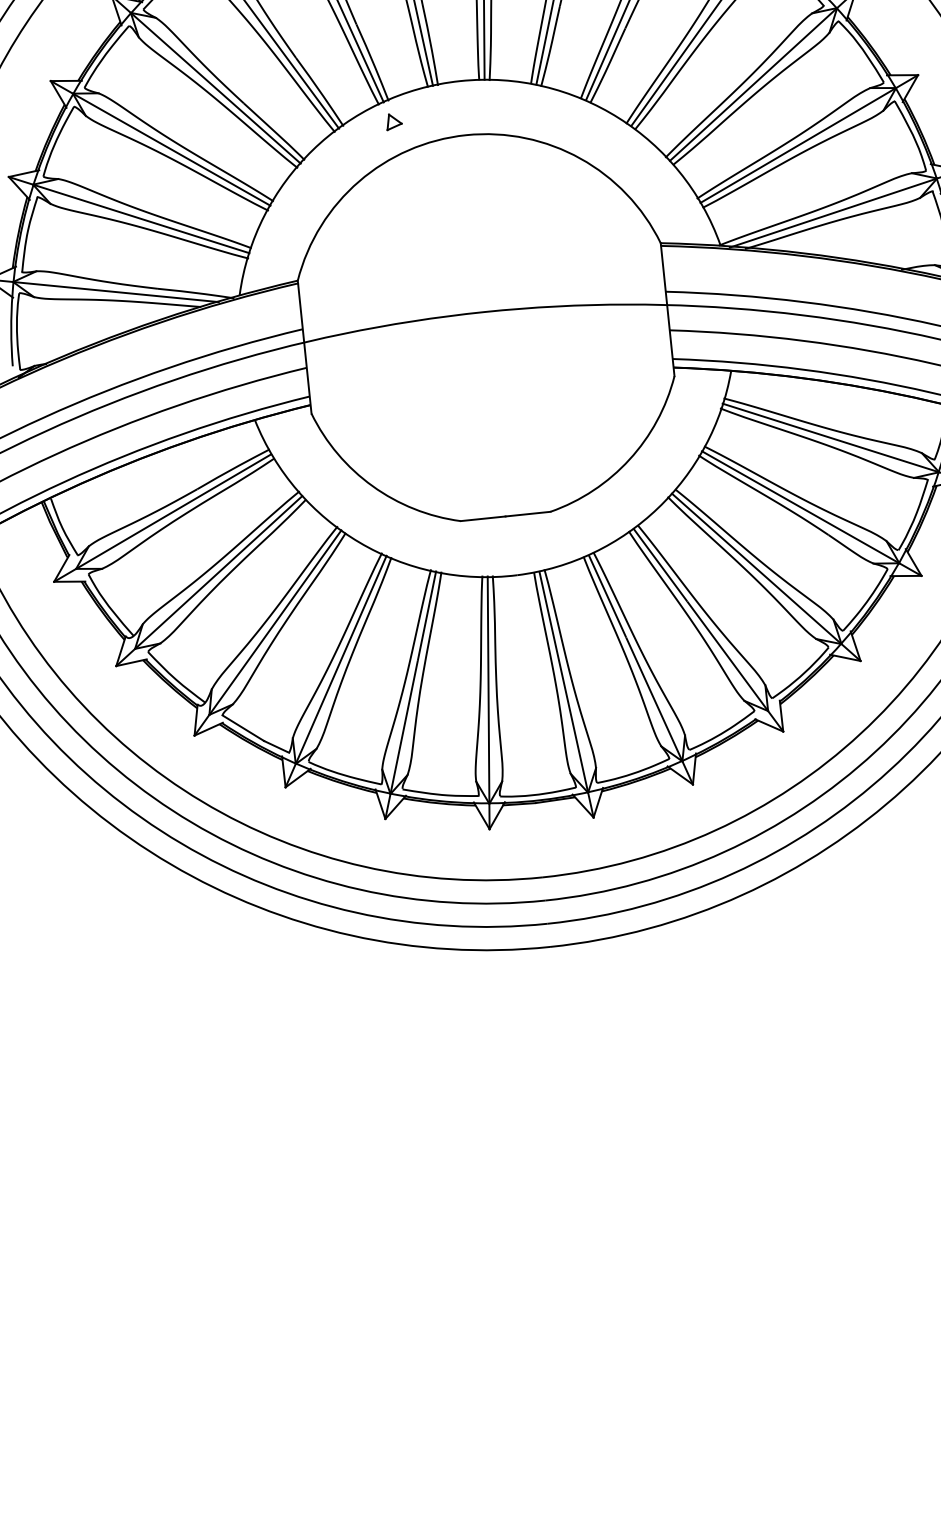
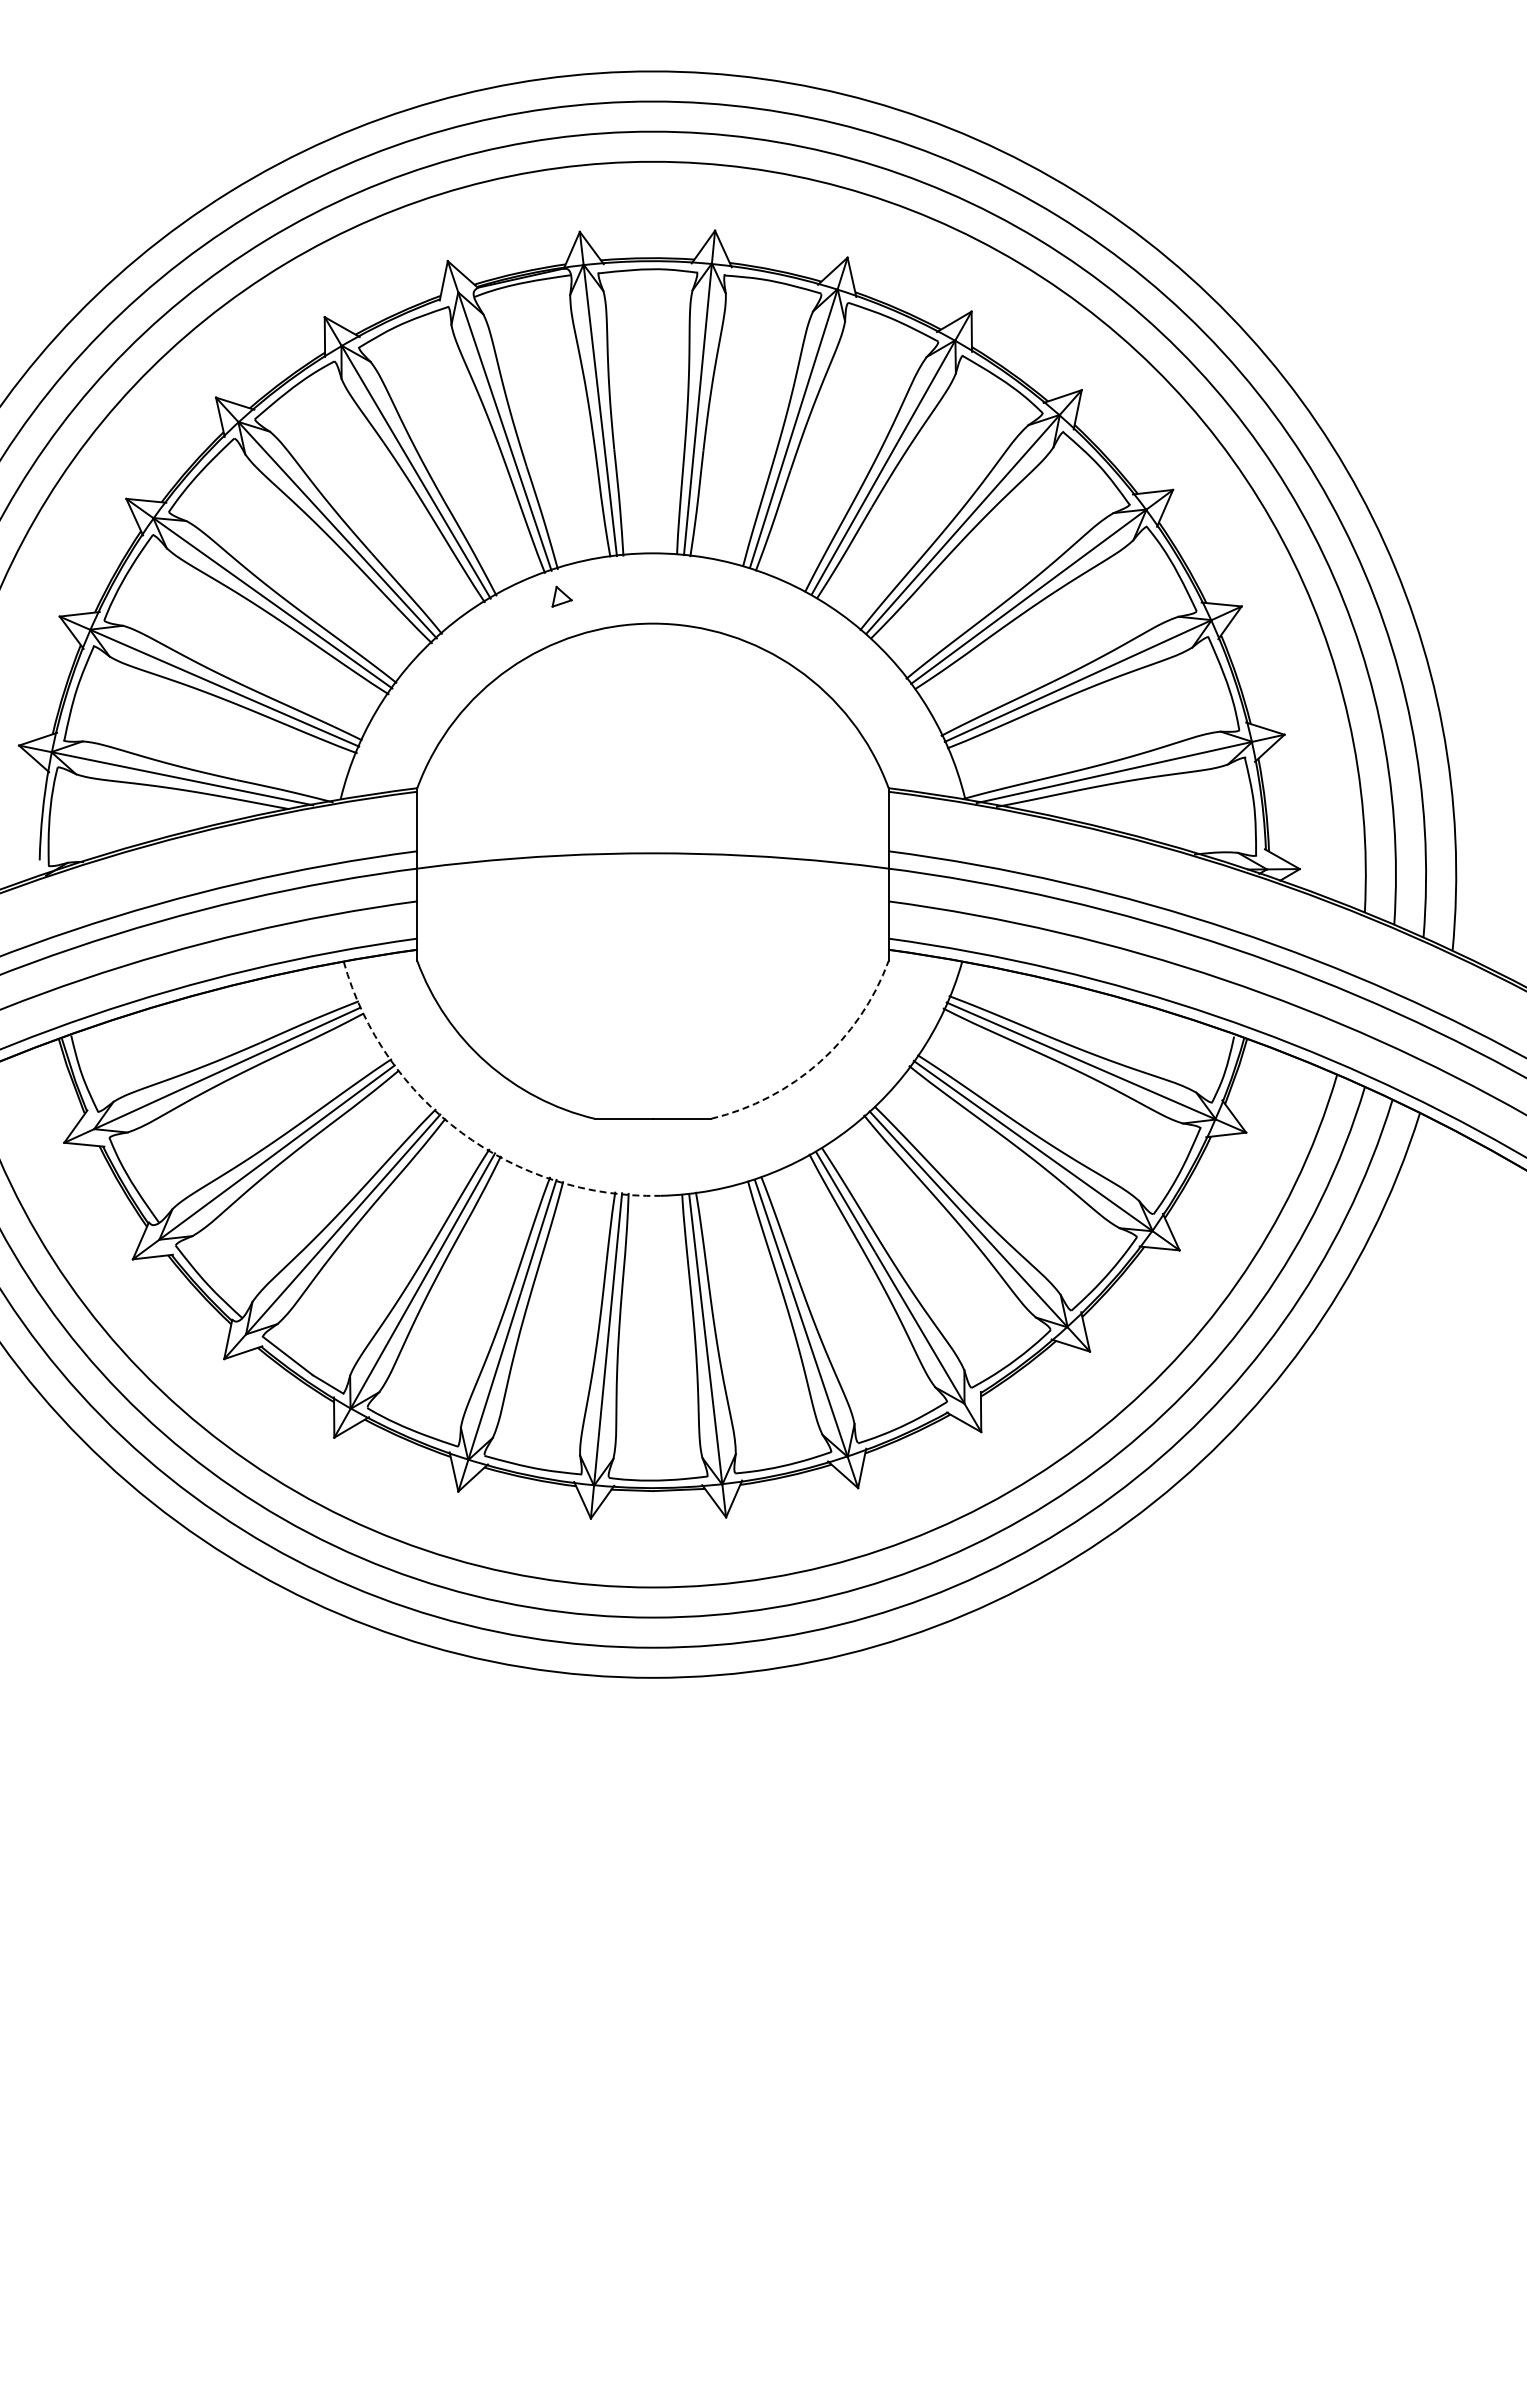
arc: (629, 459) -> (819, 1062), solid -> dashed
arc: (359, 542) -> (461, 1132), solid -> dashed

